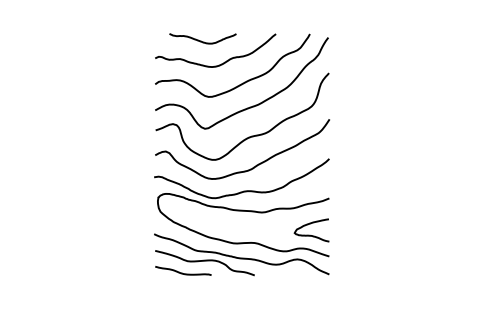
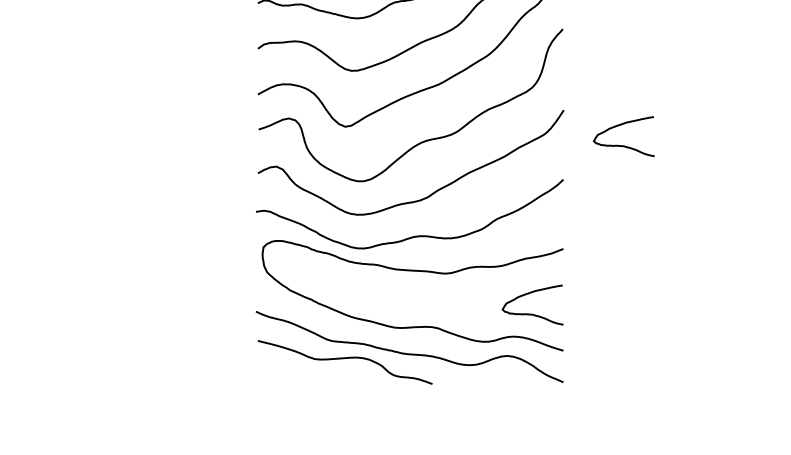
curve: (362, 138) -> (621, 143), added
curve: (182, 272) -> (305, 378), removed

